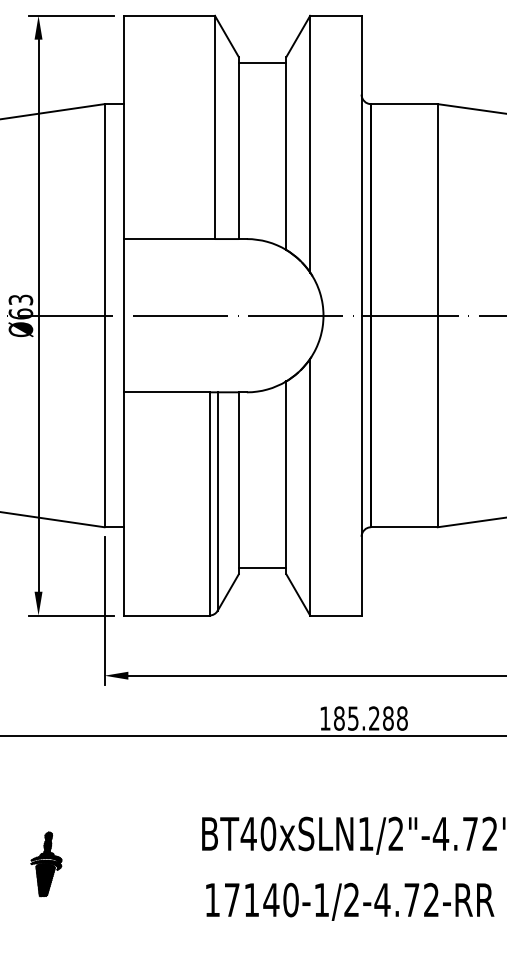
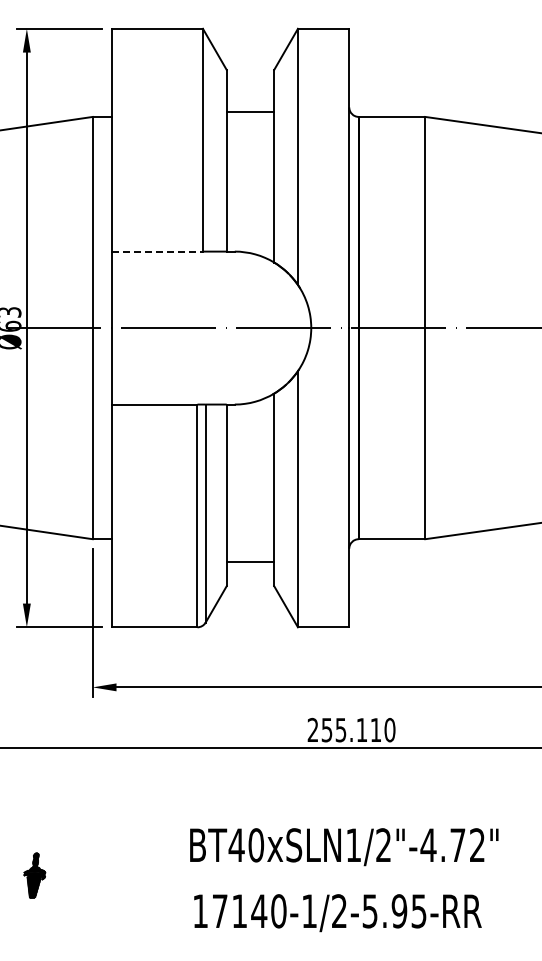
line: (262, 63) -> (250, 112), moved
line: (169, 238) -> (157, 251), solid -> dashed
line: (262, 567) -> (250, 561), moved
text: (363, 717) -> (351, 729), 185.288 -> 255.110
part: (46, 864) -> (34, 875), size x0.7
text: (406, 900) -> (394, 911), 17140-1/2-4.72-RR -> 17140-1/2-5.95-RR

